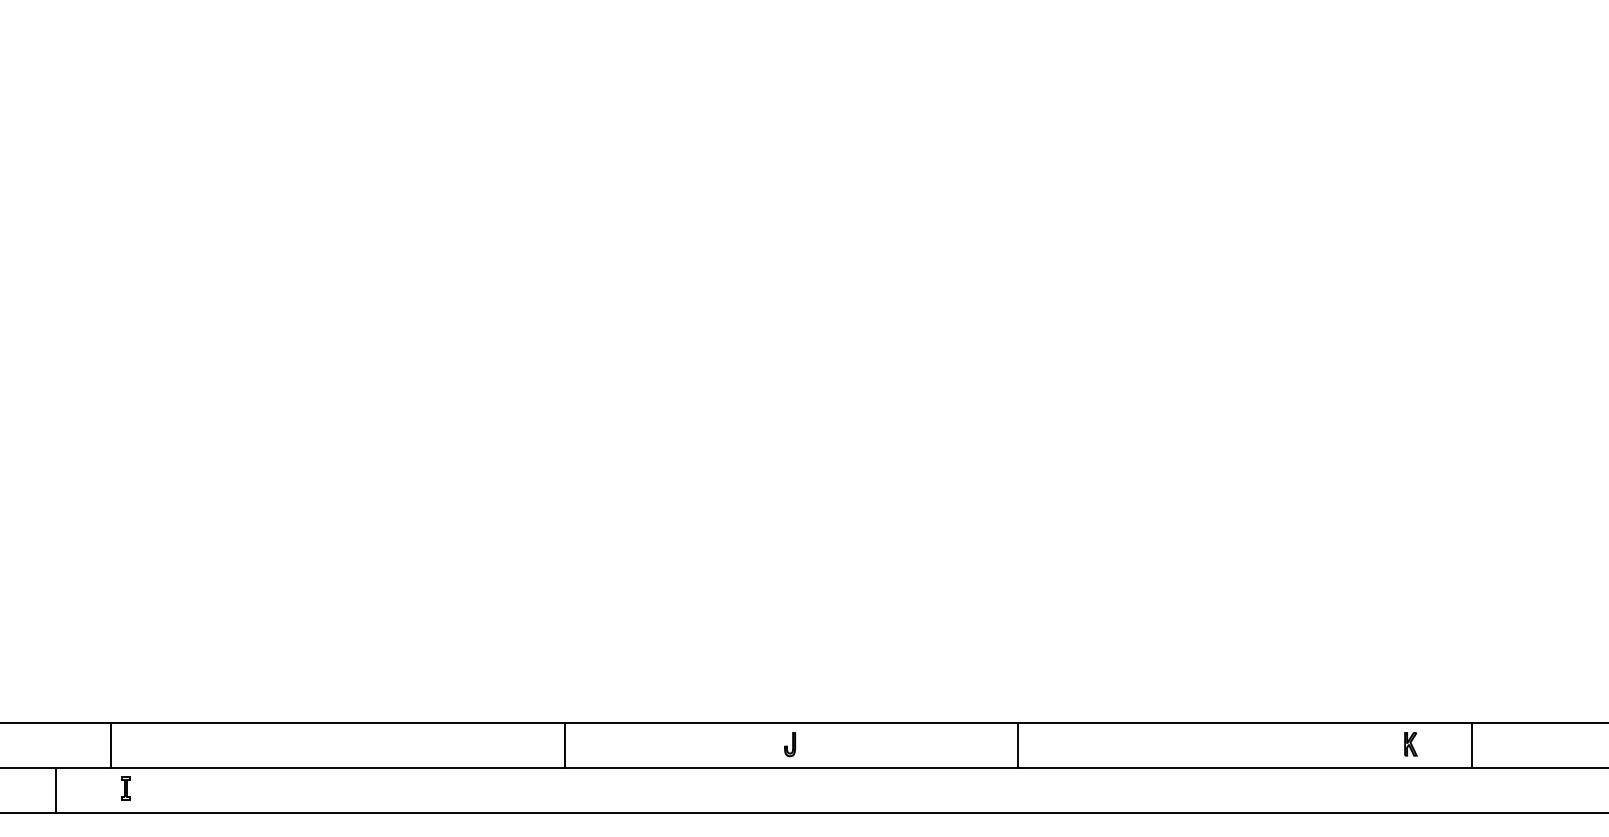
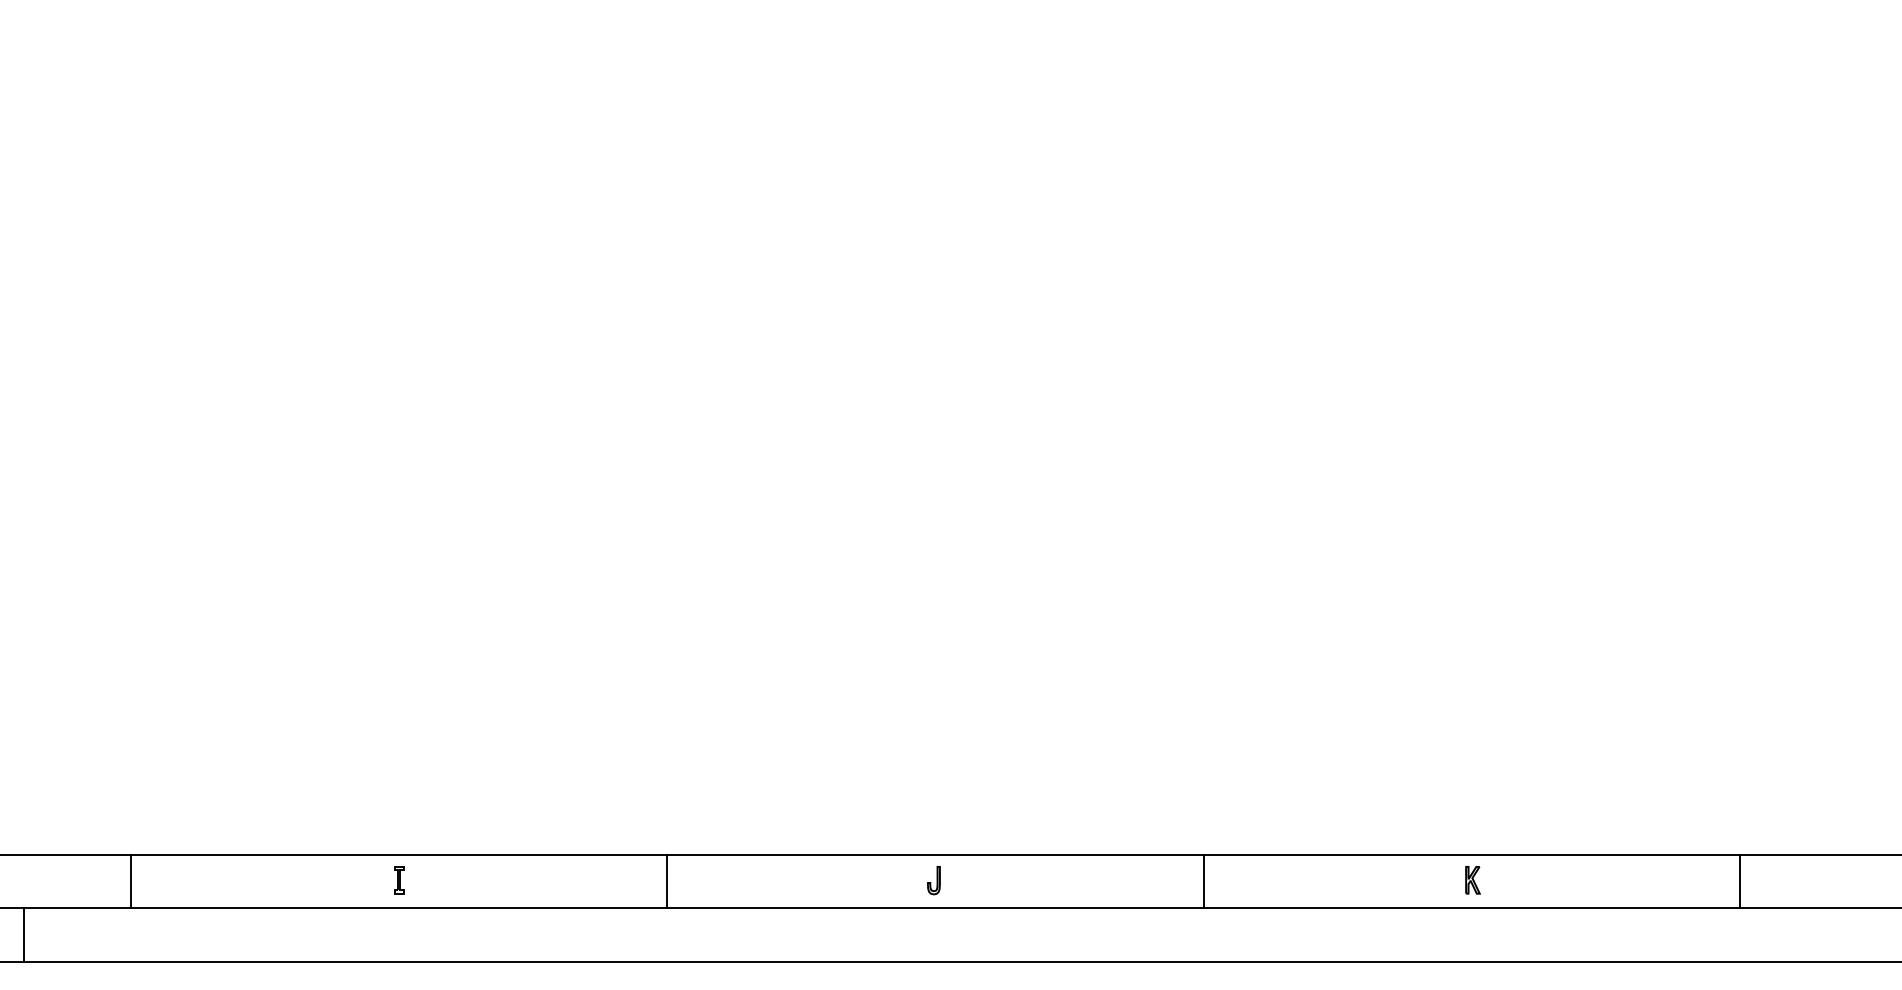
part: (1410, 744) -> (1472, 880), moved
part: (126, 788) -> (399, 880), moved
line: (55, 790) -> (23, 934), moved

